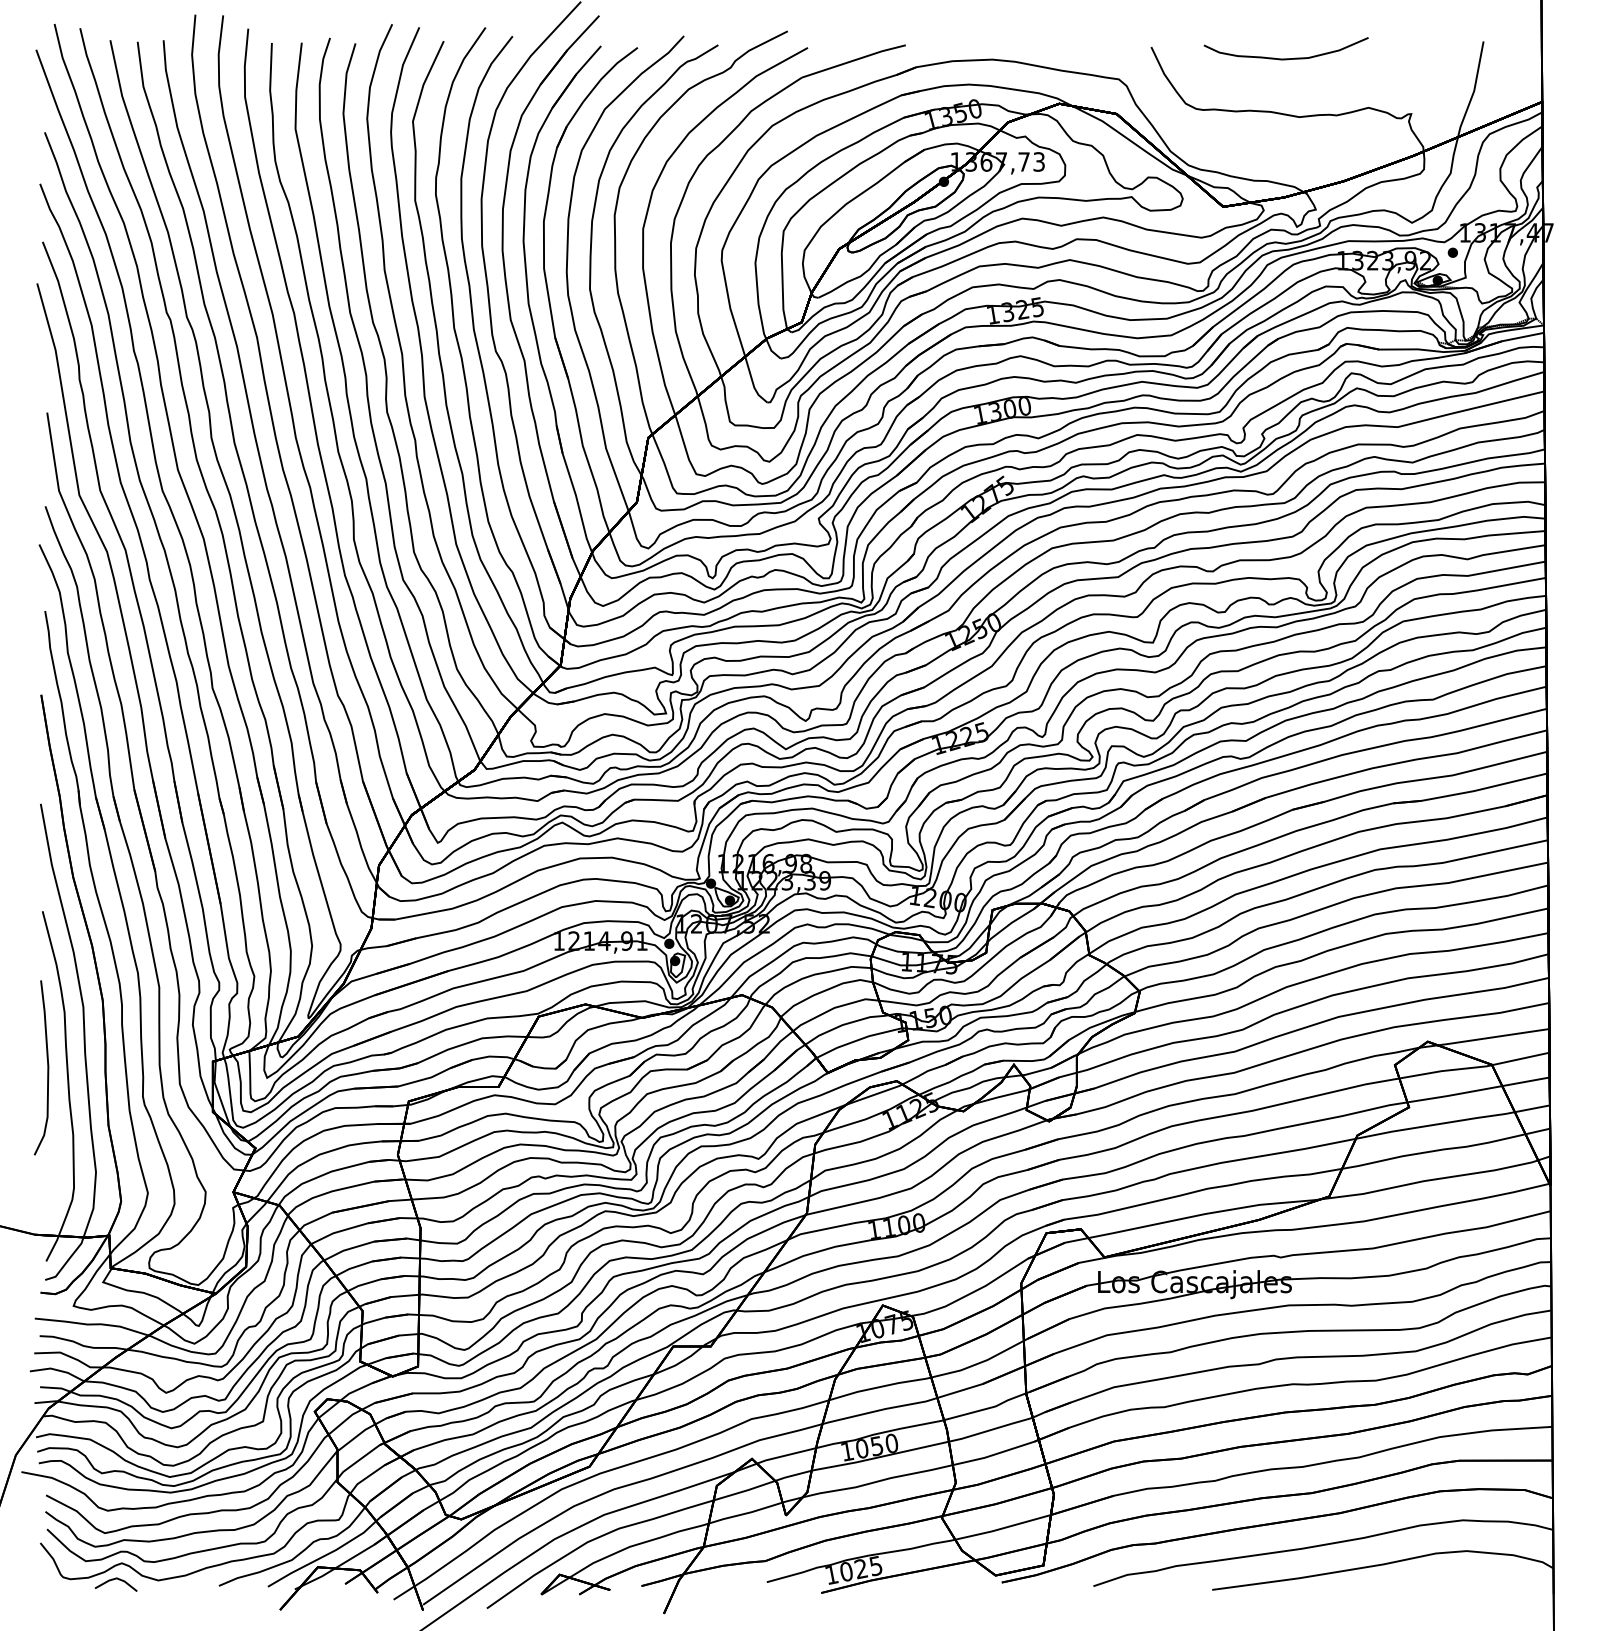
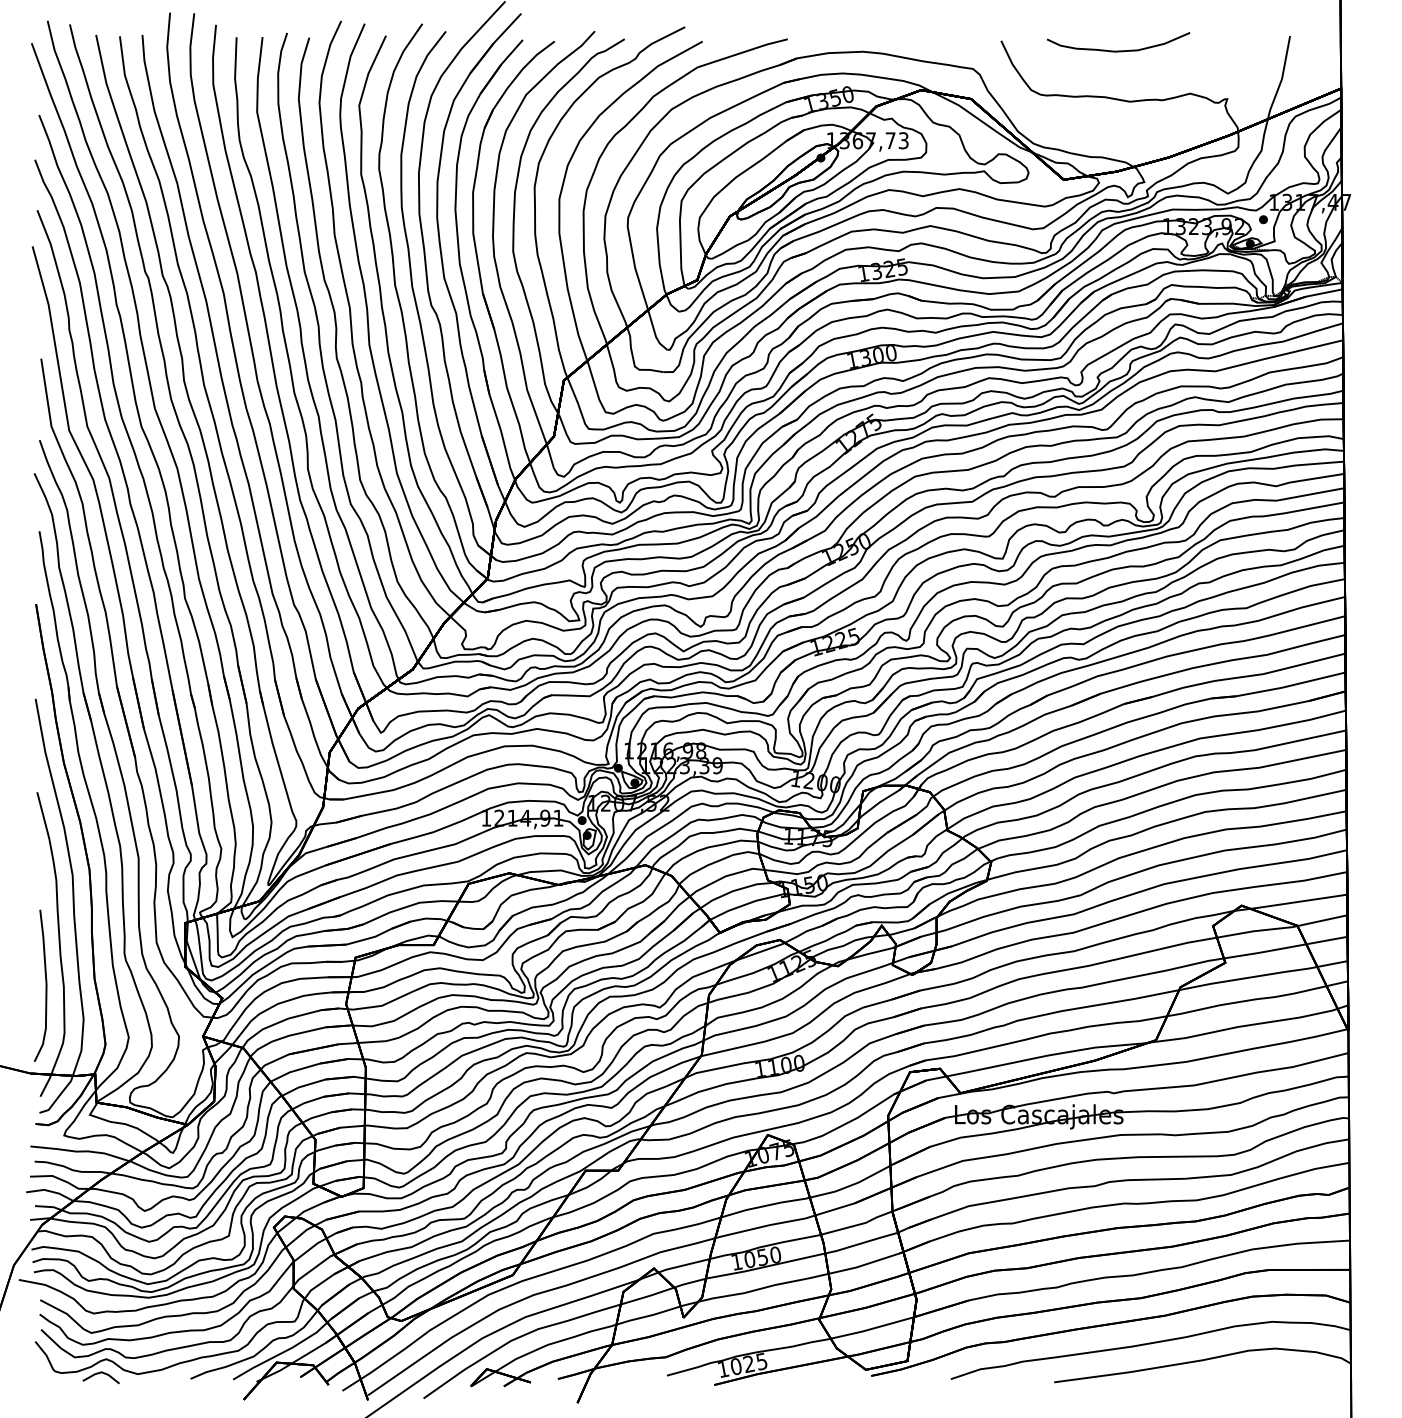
curve: (47, 1067) -> (45, 985), moved

